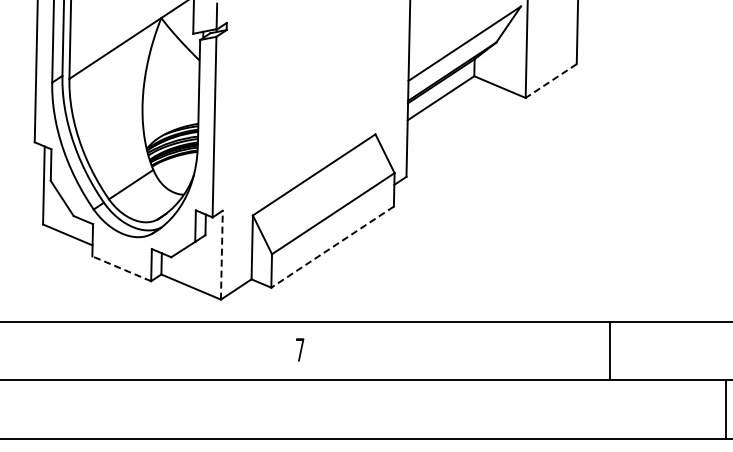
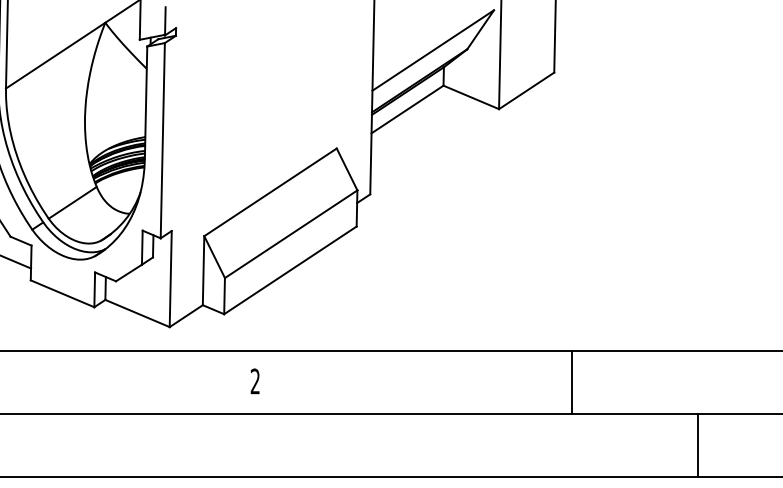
line: (551, 81) -> (526, 91), dashed -> solid
line: (332, 247) -> (290, 270), dashed -> solid
line: (221, 254) -> (170, 278), dashed -> solid
line: (121, 268) -> (62, 293), dashed -> solid
text: (300, 349) -> (255, 381), 7 -> 2
line: (609, 350) -> (571, 382), moved
line: (726, 409) -> (697, 445), moved

